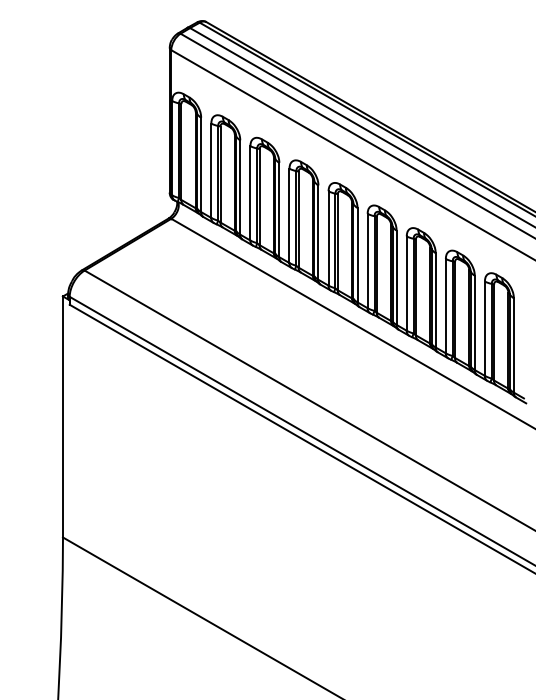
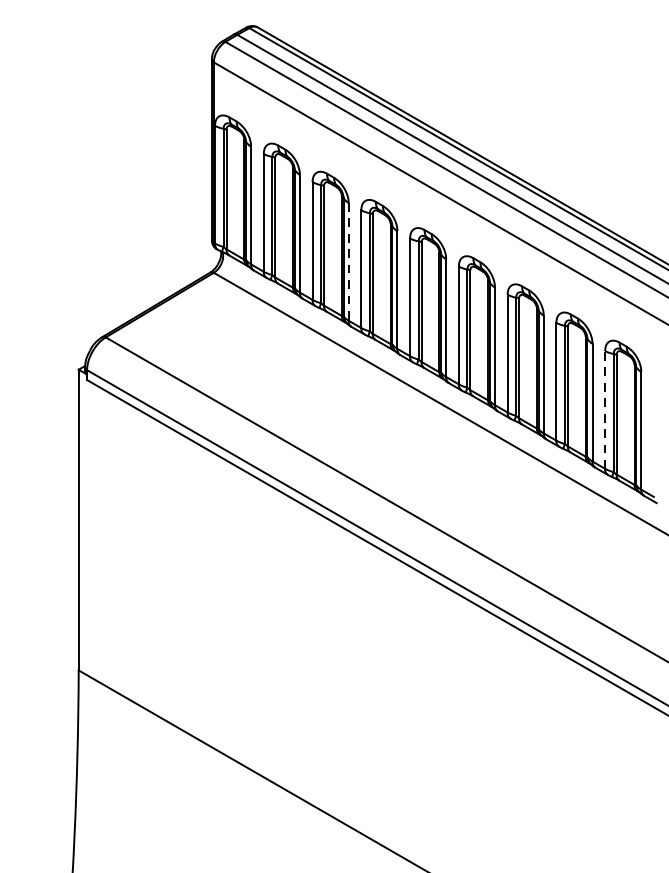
line: (279, 210) -> (348, 262), solid -> dashed
line: (484, 328) -> (604, 409), solid -> dashed

